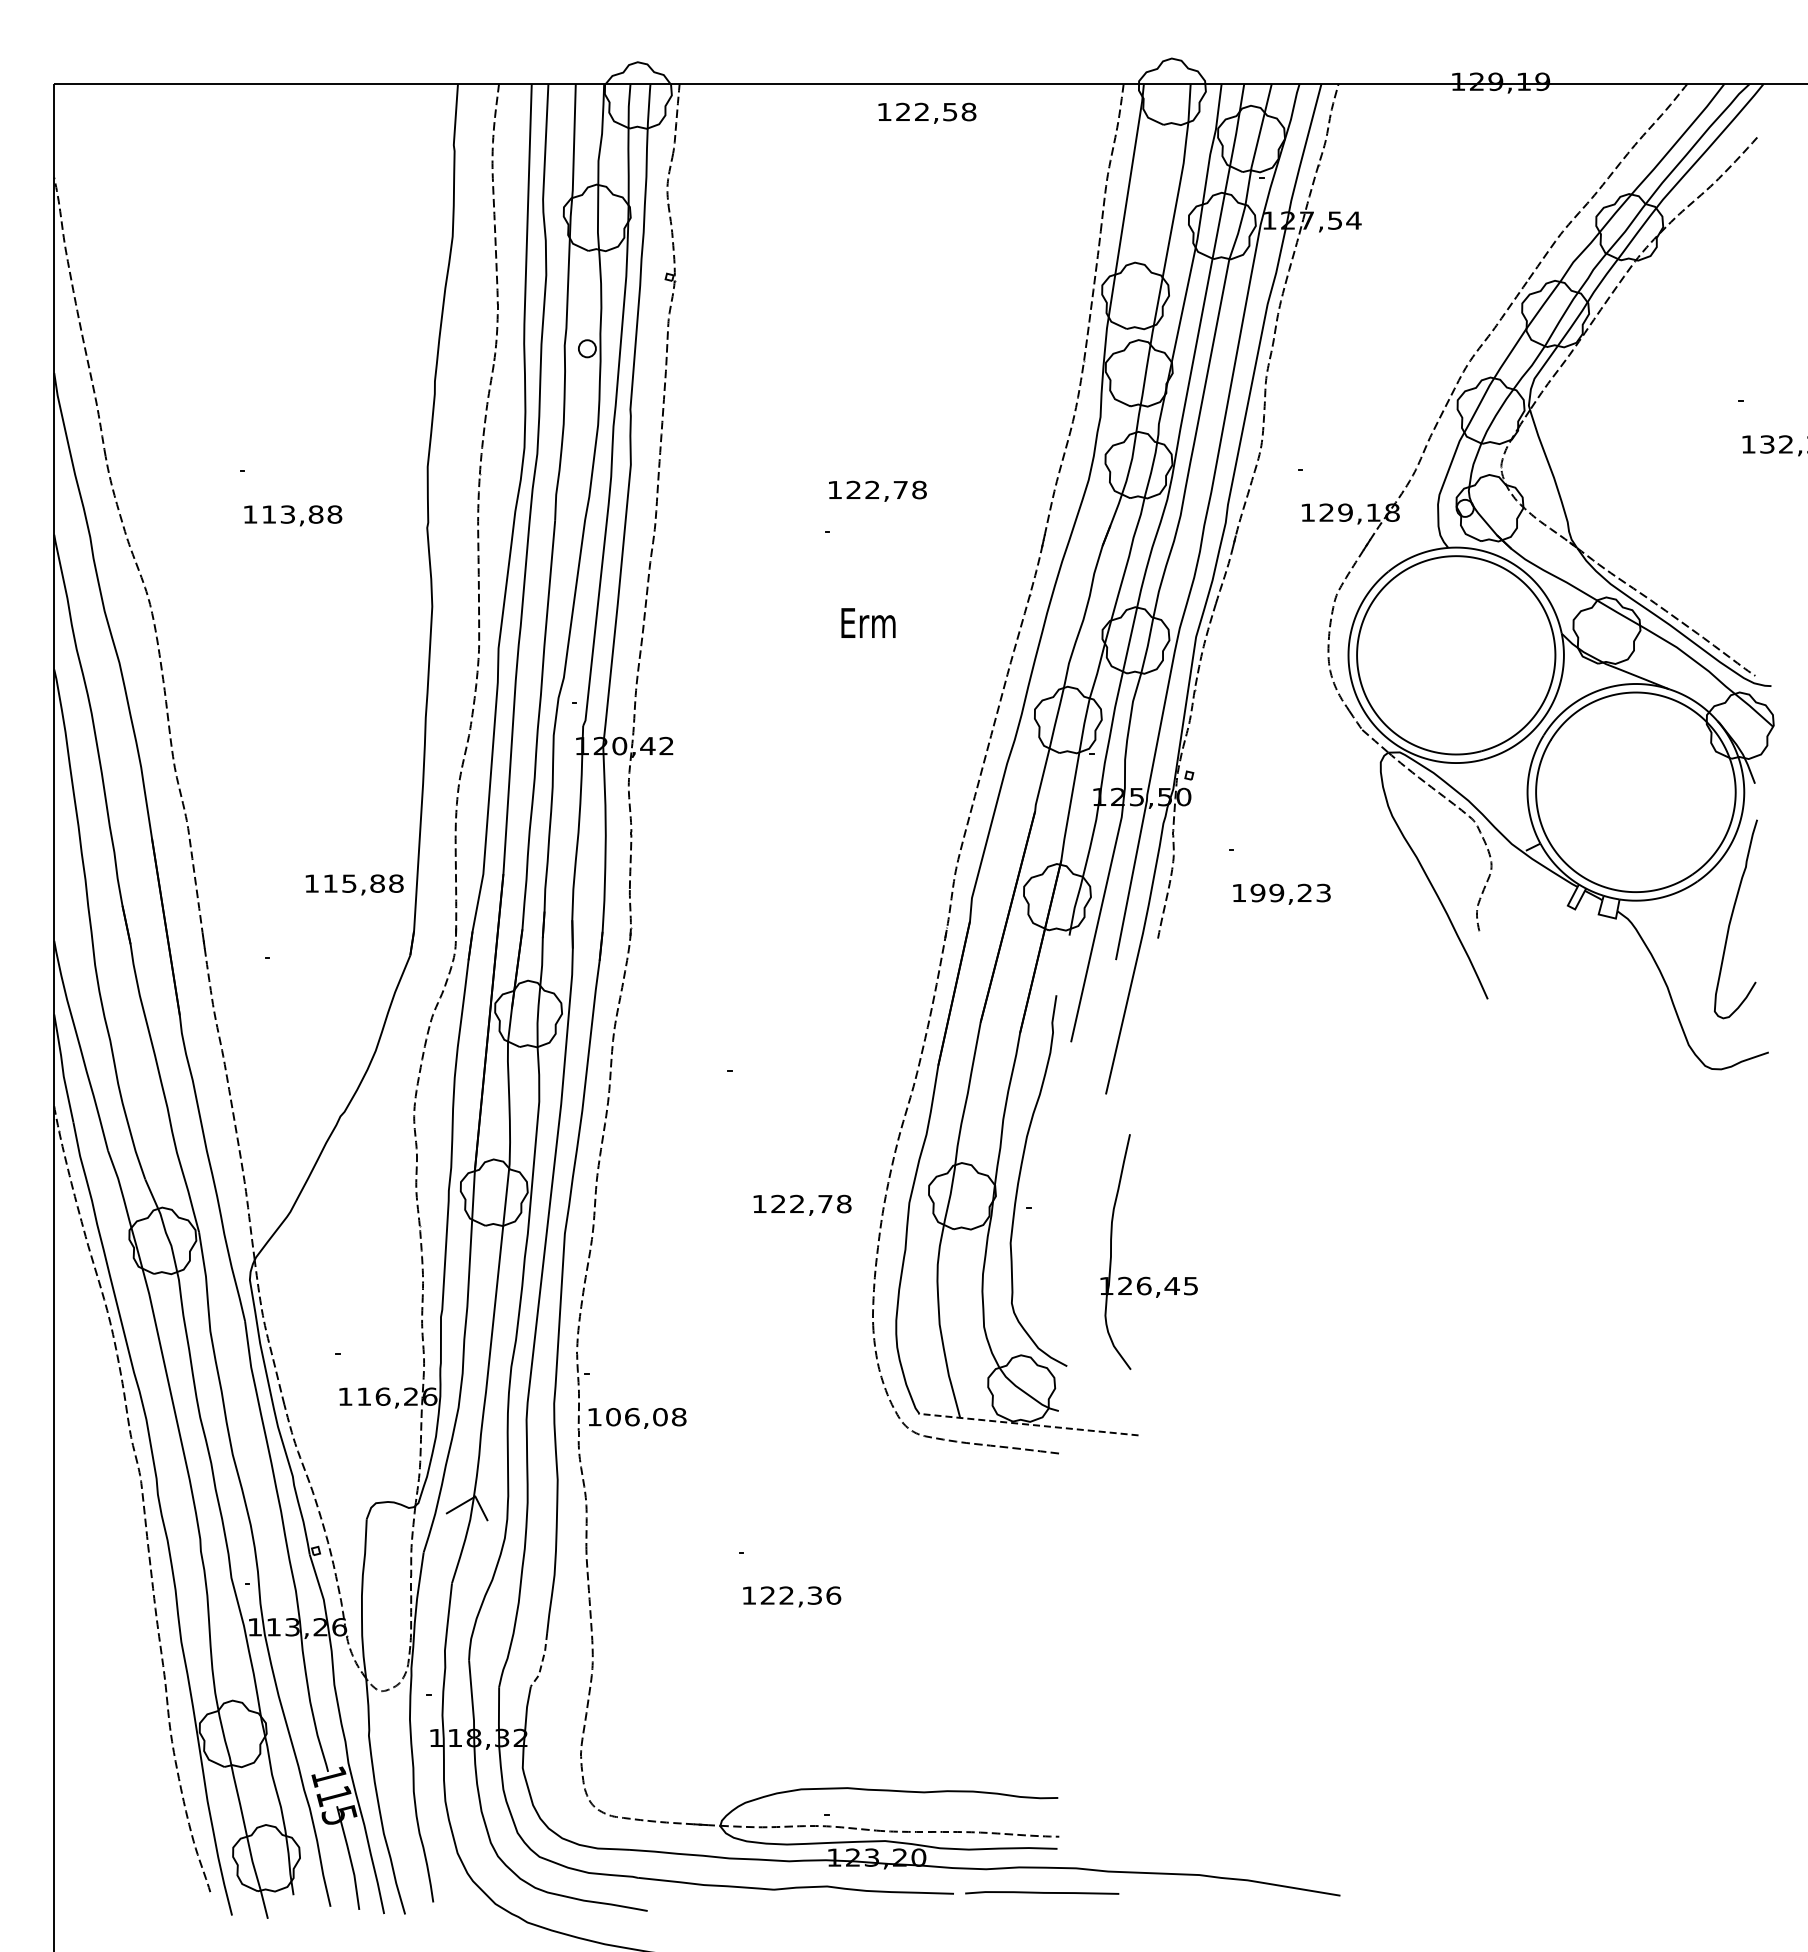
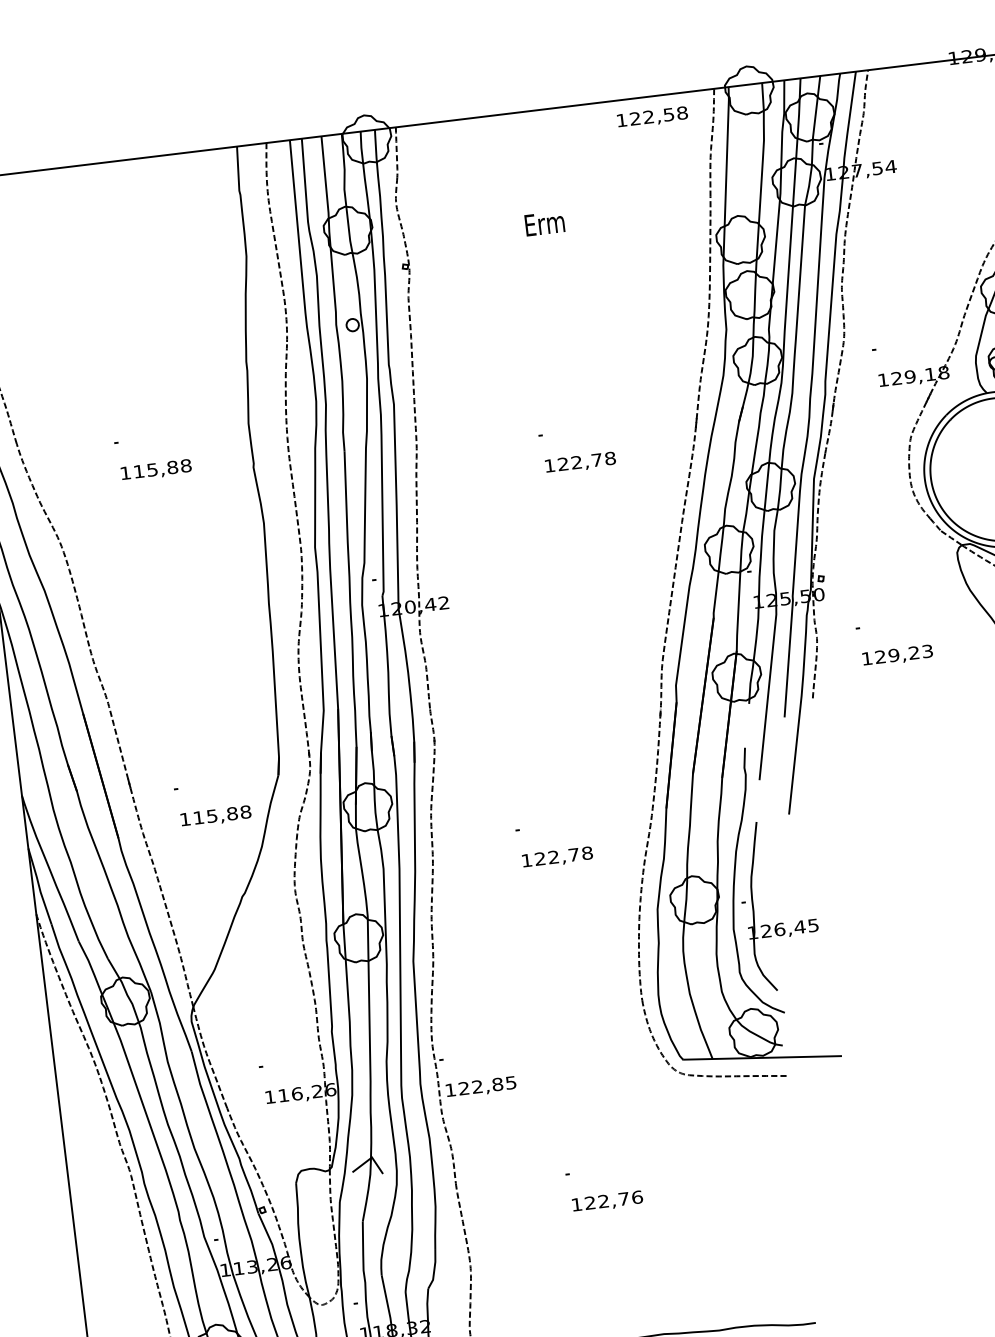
text: (927, 112) -> (652, 117), moved
text: (877, 490) -> (580, 462), moved
text: (287, 514) -> (152, 469), 113,88 -> 115,88
text: (868, 622) -> (544, 223), moved
text: (354, 884) -> (215, 816), moved
text: (1257, 893) -> (880, 657), 199,23 -> 129,23
text: (802, 1204) -> (557, 857), moved
part: (1146, 1276) -> (780, 922), moved
text: (646, 1416) -> (487, 1085), 106,08 -> 122,85
line: (1028, 1424) -> (762, 1057), dashed -> solid
text: (814, 1595) -> (623, 1198), 122,36 -> 122,76
line: (542, 1661) -> (434, 1269), dashed -> solid

